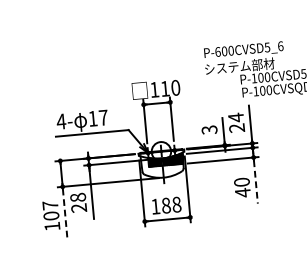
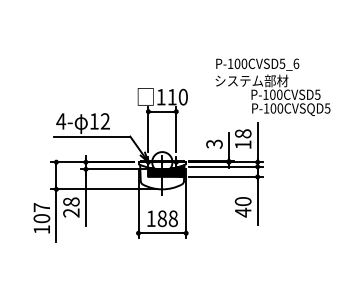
text: (217, 51) -> (230, 63), P-600CVSD5_6 -> P-100CVSD5_6
text: (102, 117) -> (104, 121), 17 -> 12
text: (235, 123) -> (242, 139), 24 -> 18
line: (255, 181) -> (257, 202), dashed -> solid
line: (65, 211) -> (56, 215), dashed -> solid

